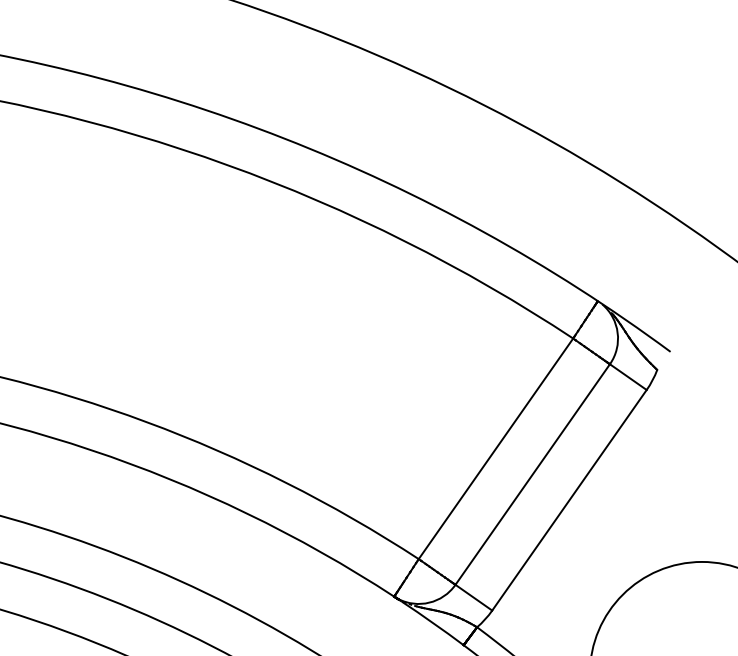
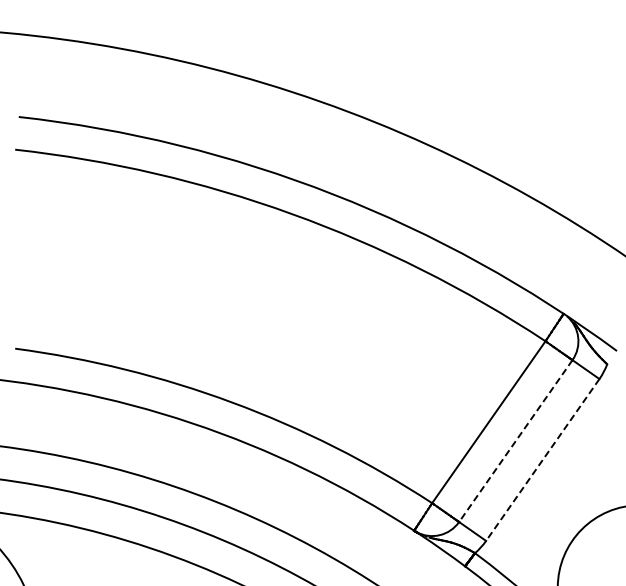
line: (532, 475) -> (515, 441), solid -> dashed
line: (569, 499) -> (542, 459), solid -> dashed

